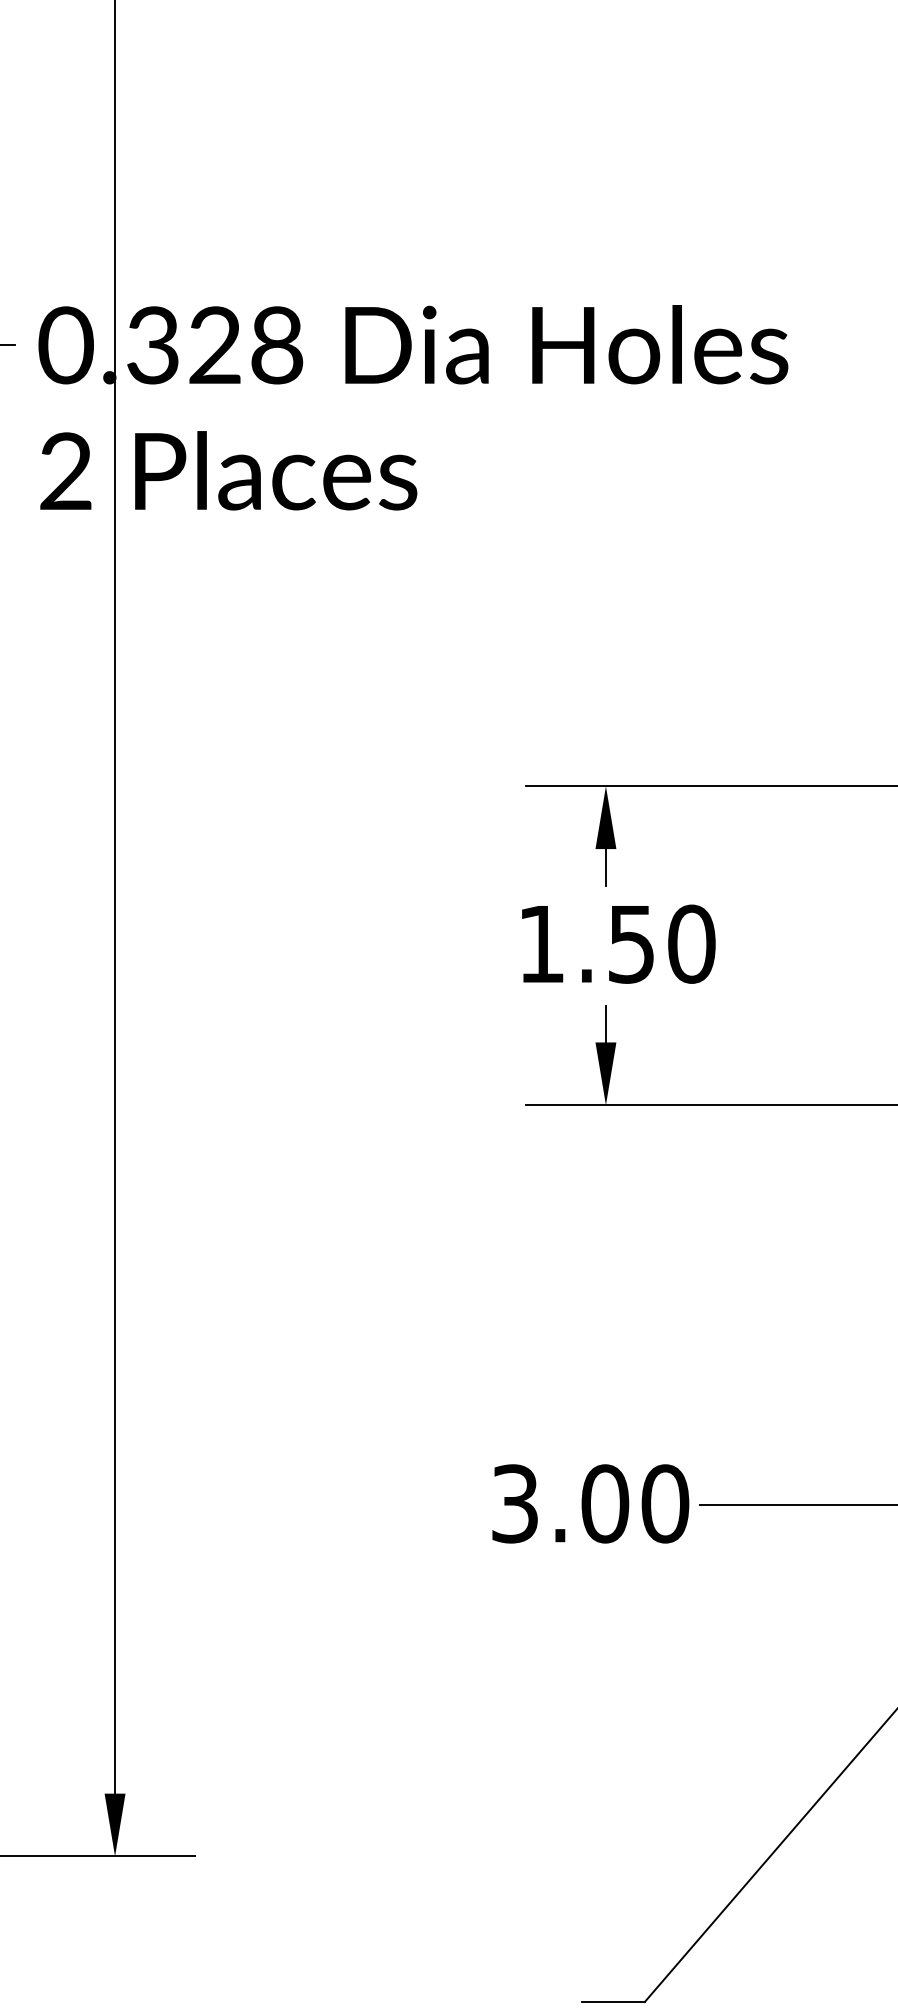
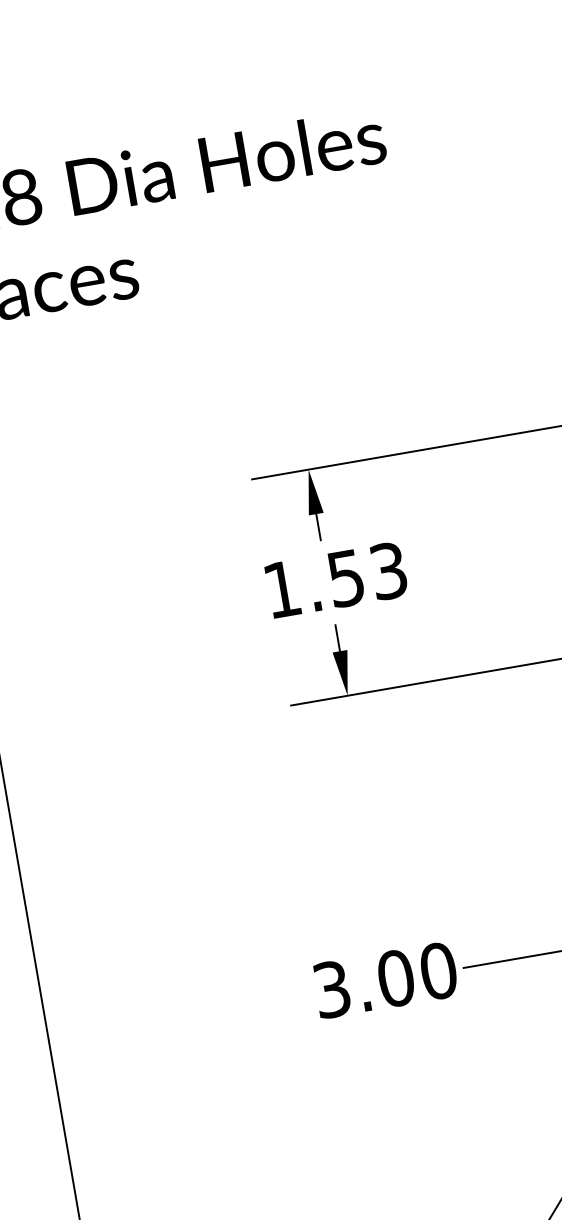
text: (691, 943) -> (388, 570), 1.50 -> 1.53

